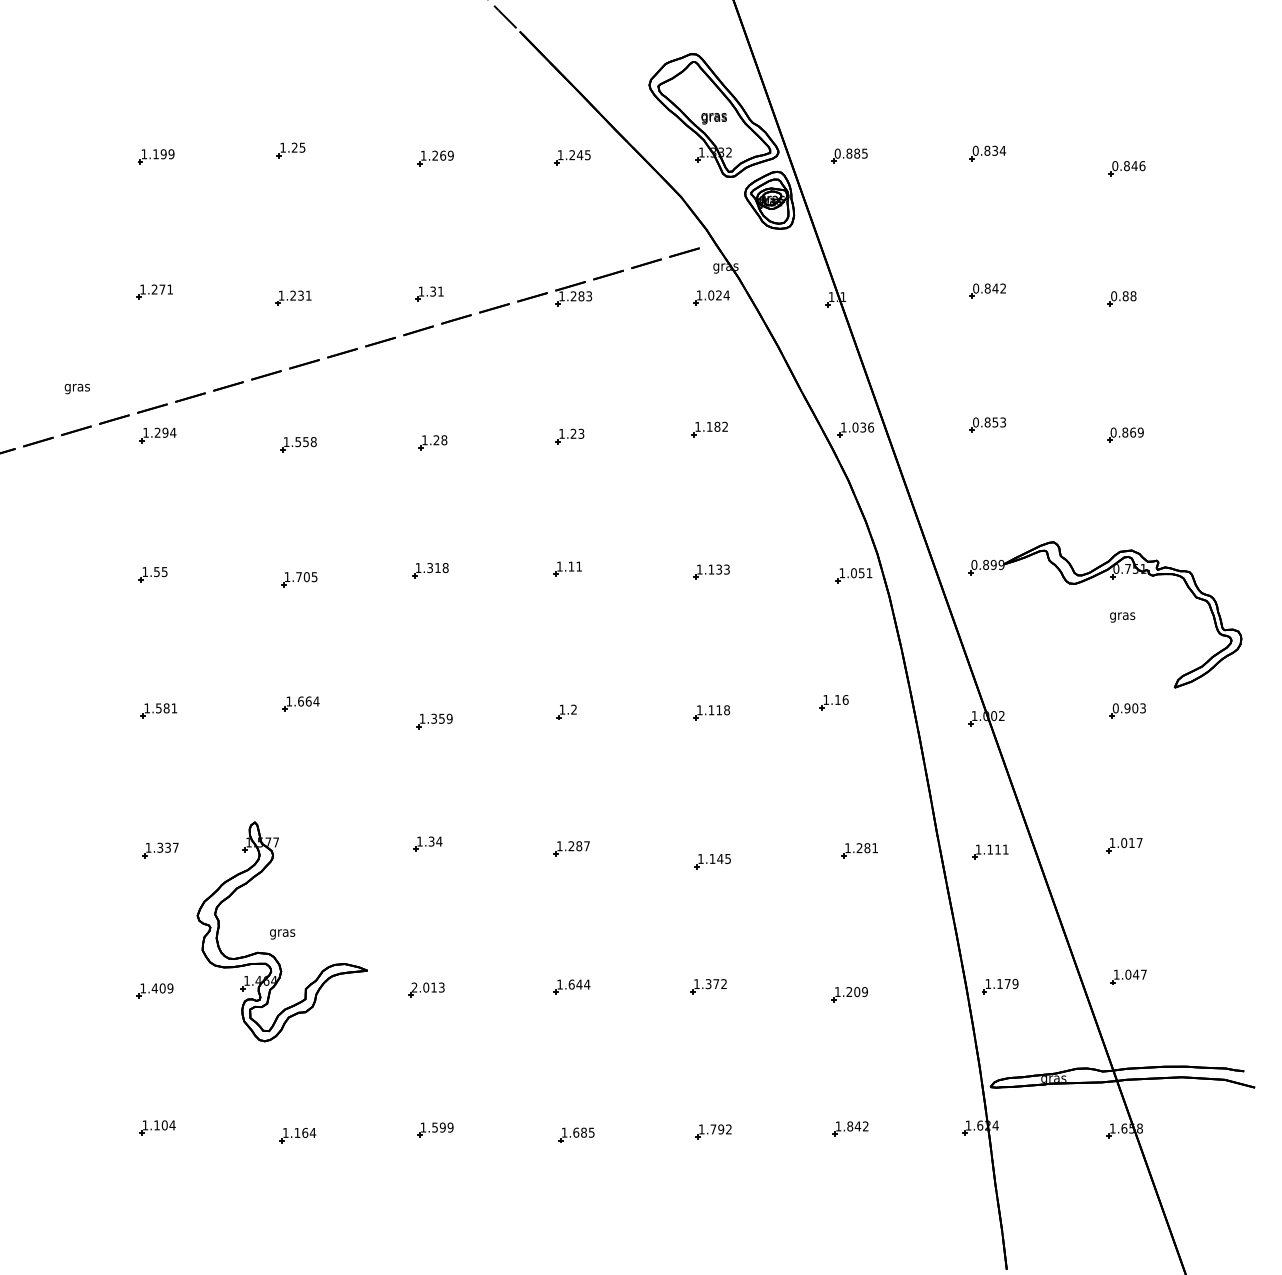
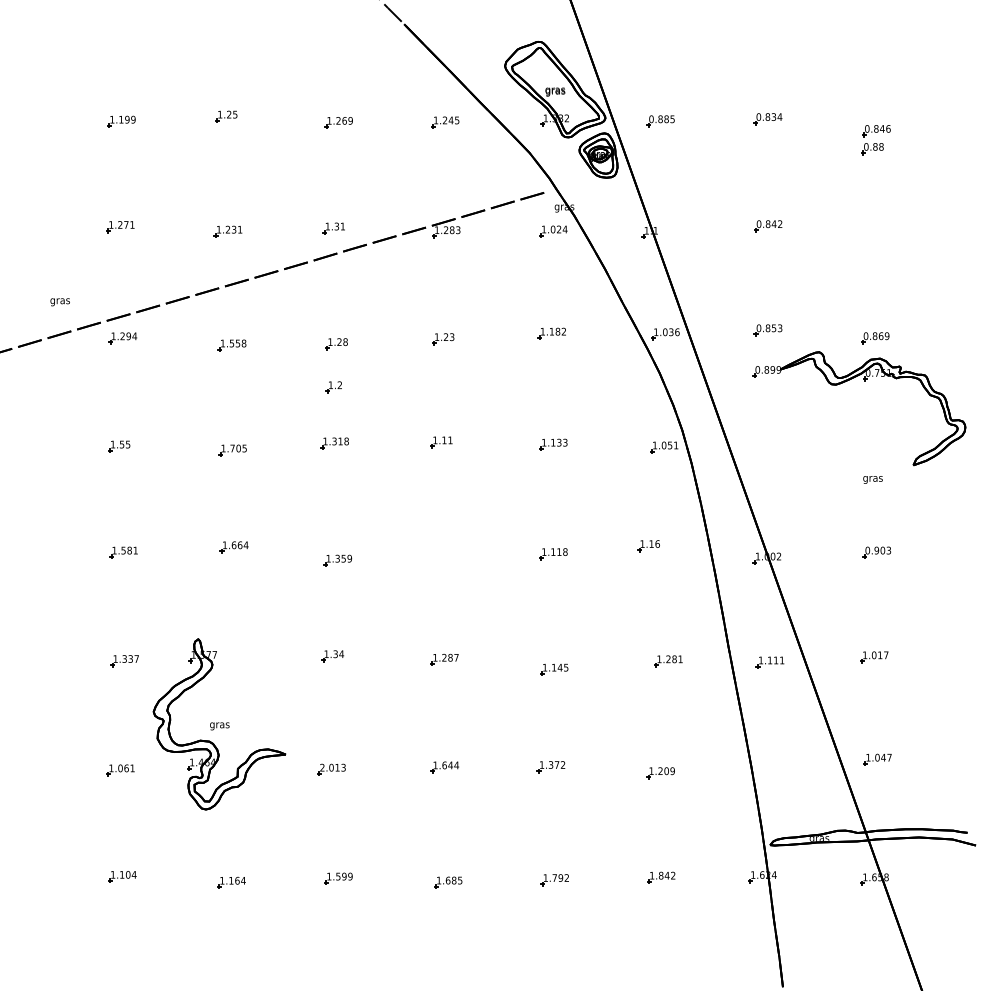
part: (1121, 298) -> (872, 148), moved
part: (1112, 579) -> (865, 381), moved
part: (566, 711) -> (334, 386), moved
part: (1000, 986) -> (778, 766), removed
text: (162, 988) -> (126, 768), 1.409 -> 1.061

